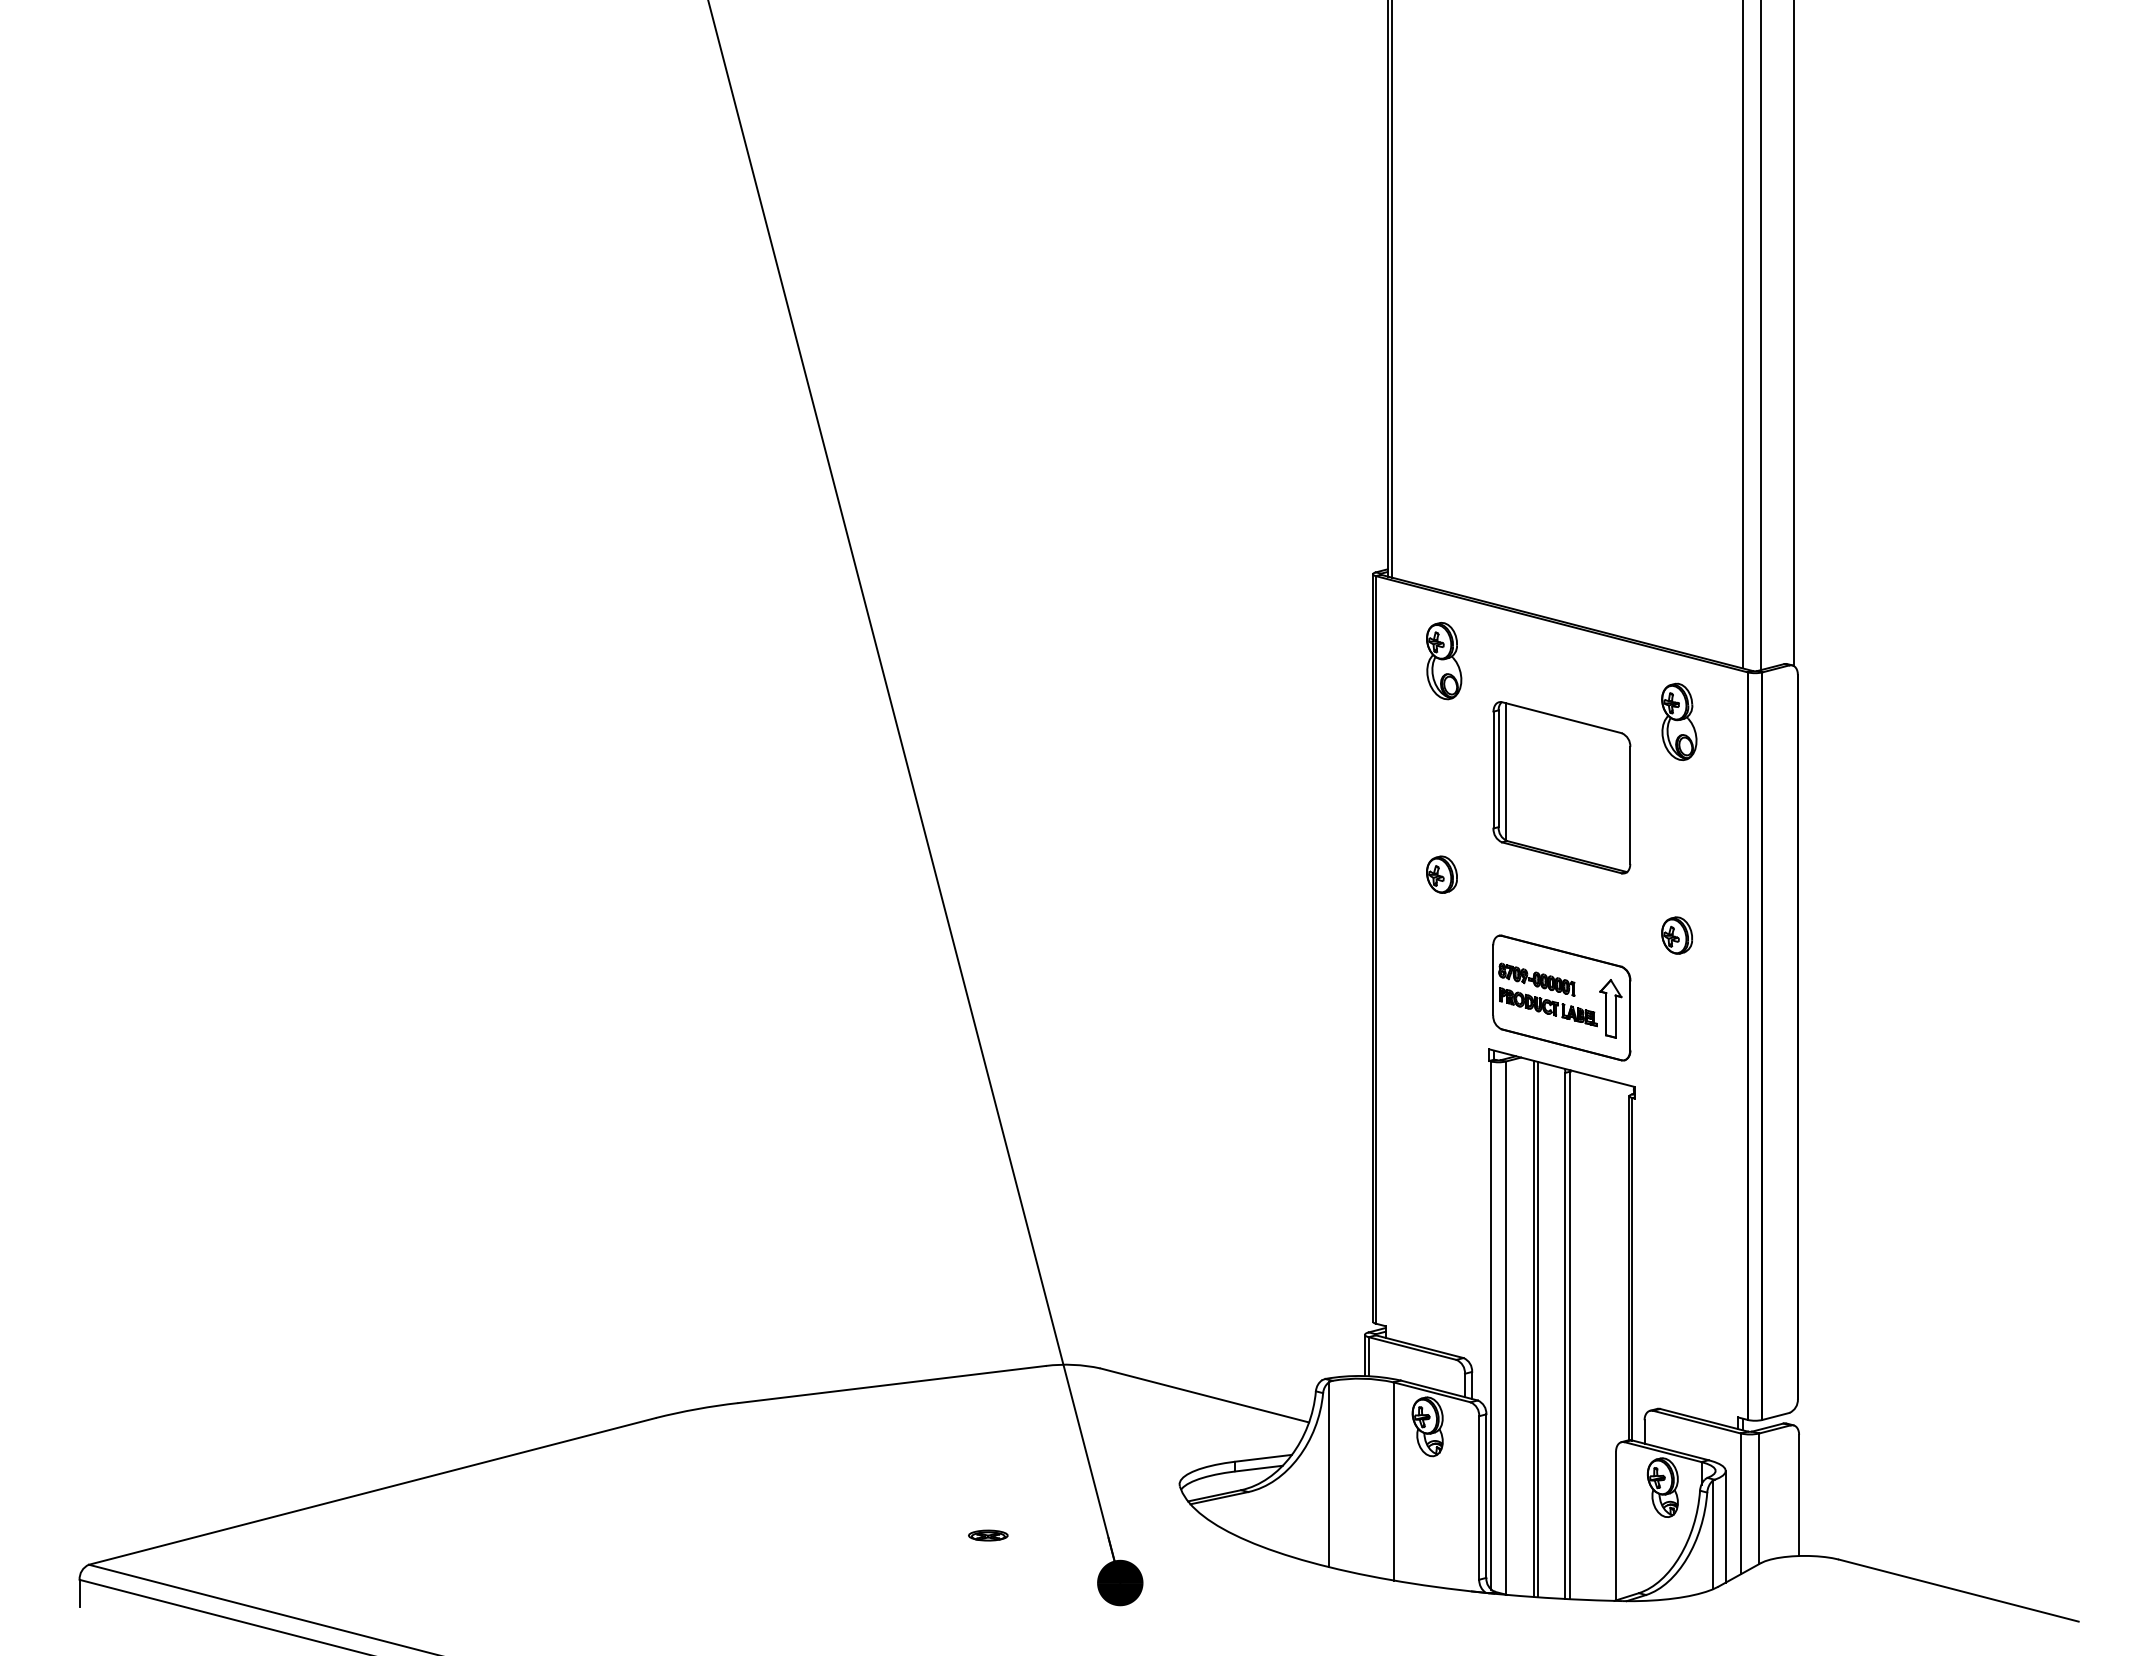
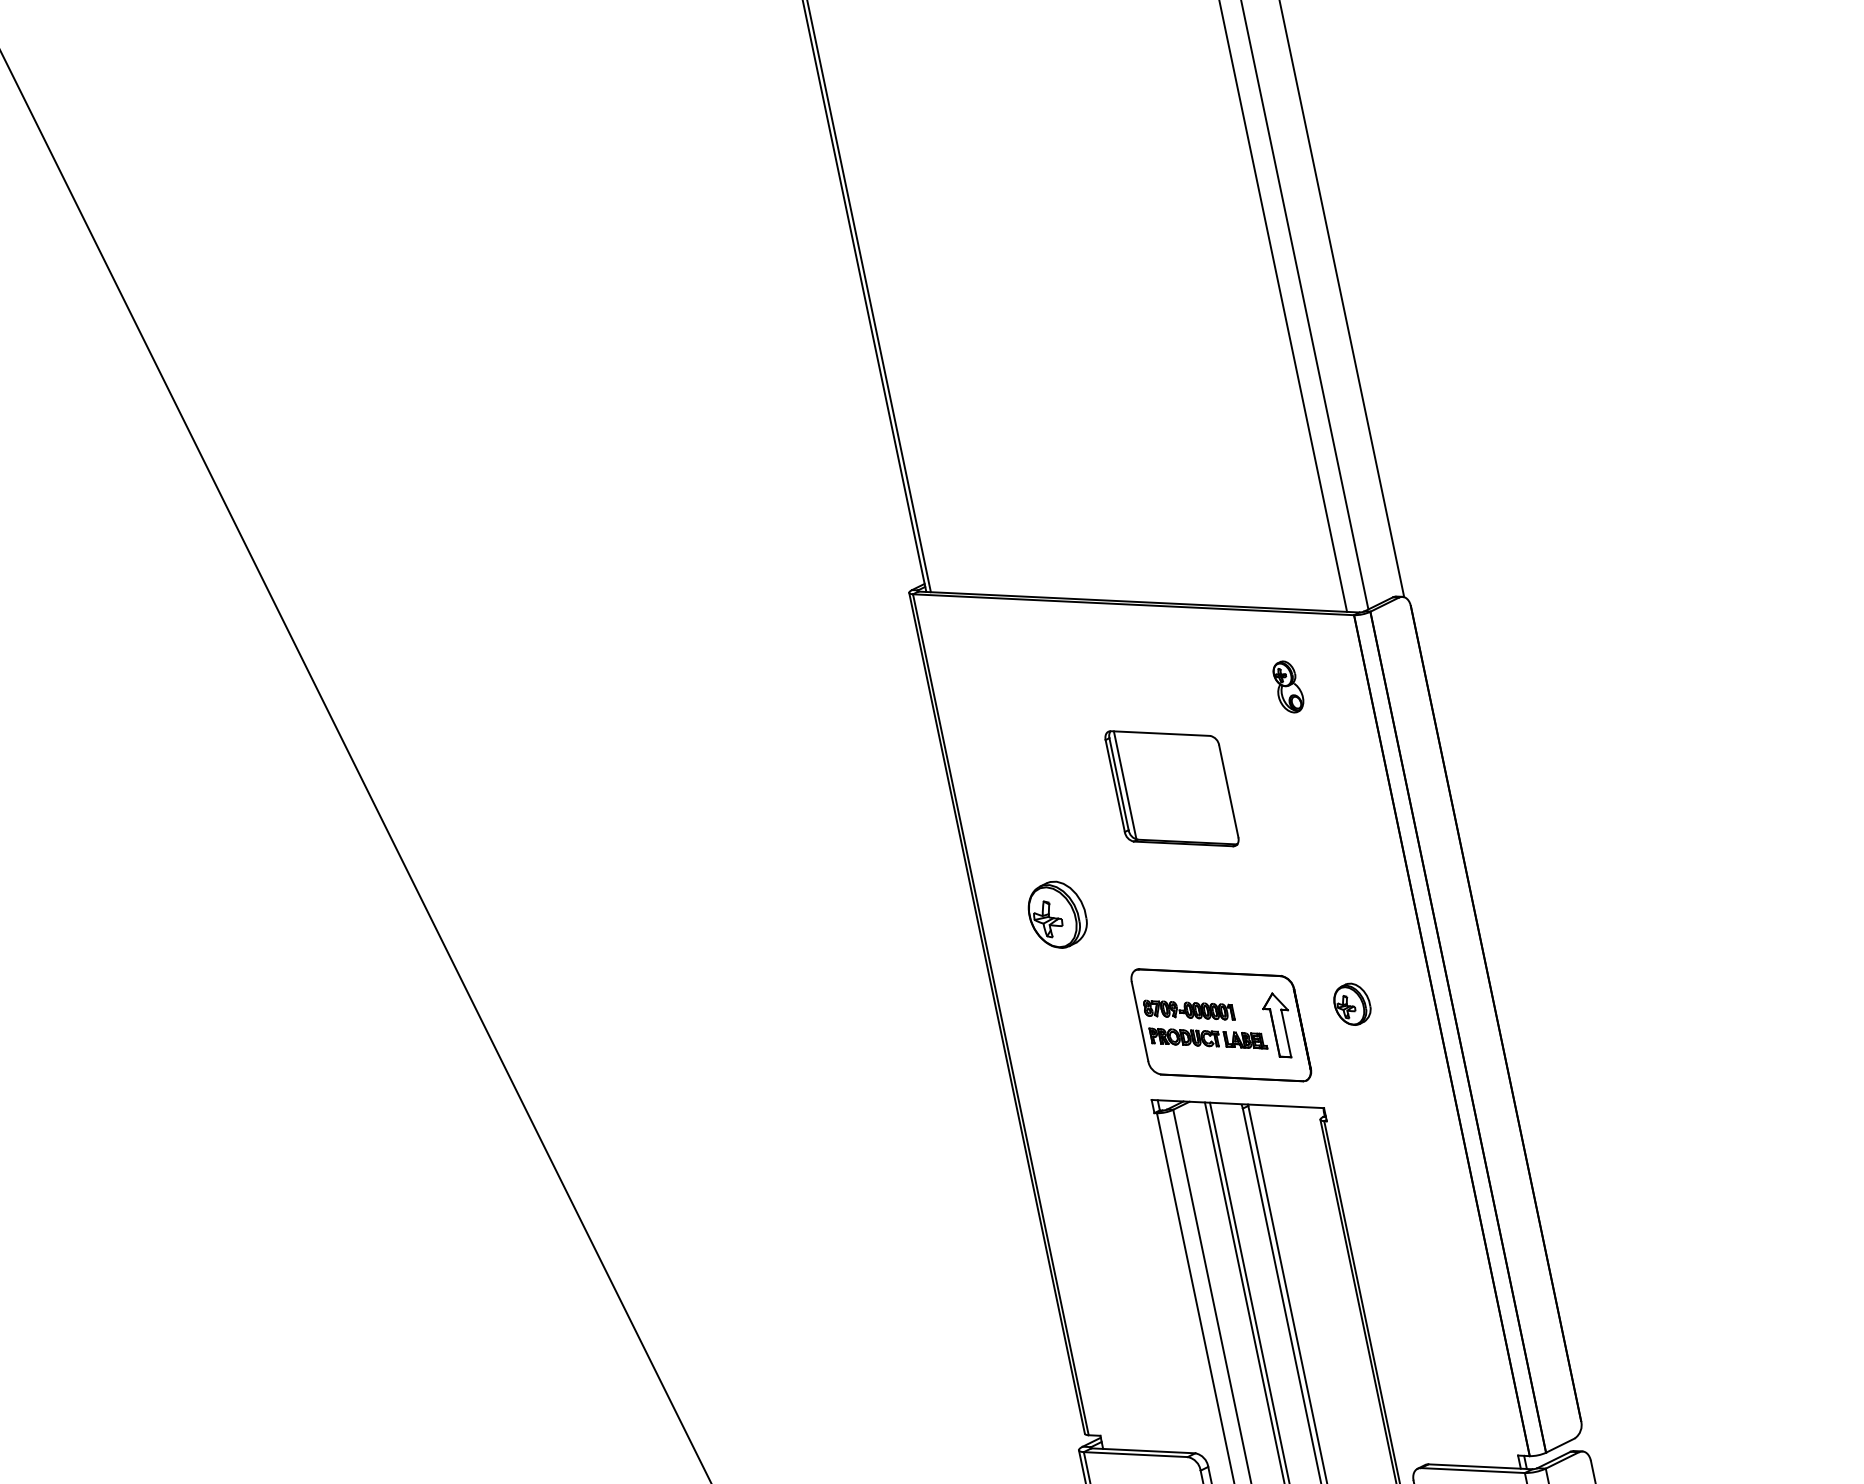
part: (1444, 661) -> (1010, 674), removed
part: (1679, 721) -> (1288, 686), size x0.6
part: (1561, 787) -> (1171, 788), size x0.7
part: (1441, 874) -> (1056, 914), size x1.6
part: (1676, 935) -> (1351, 1004), moved

